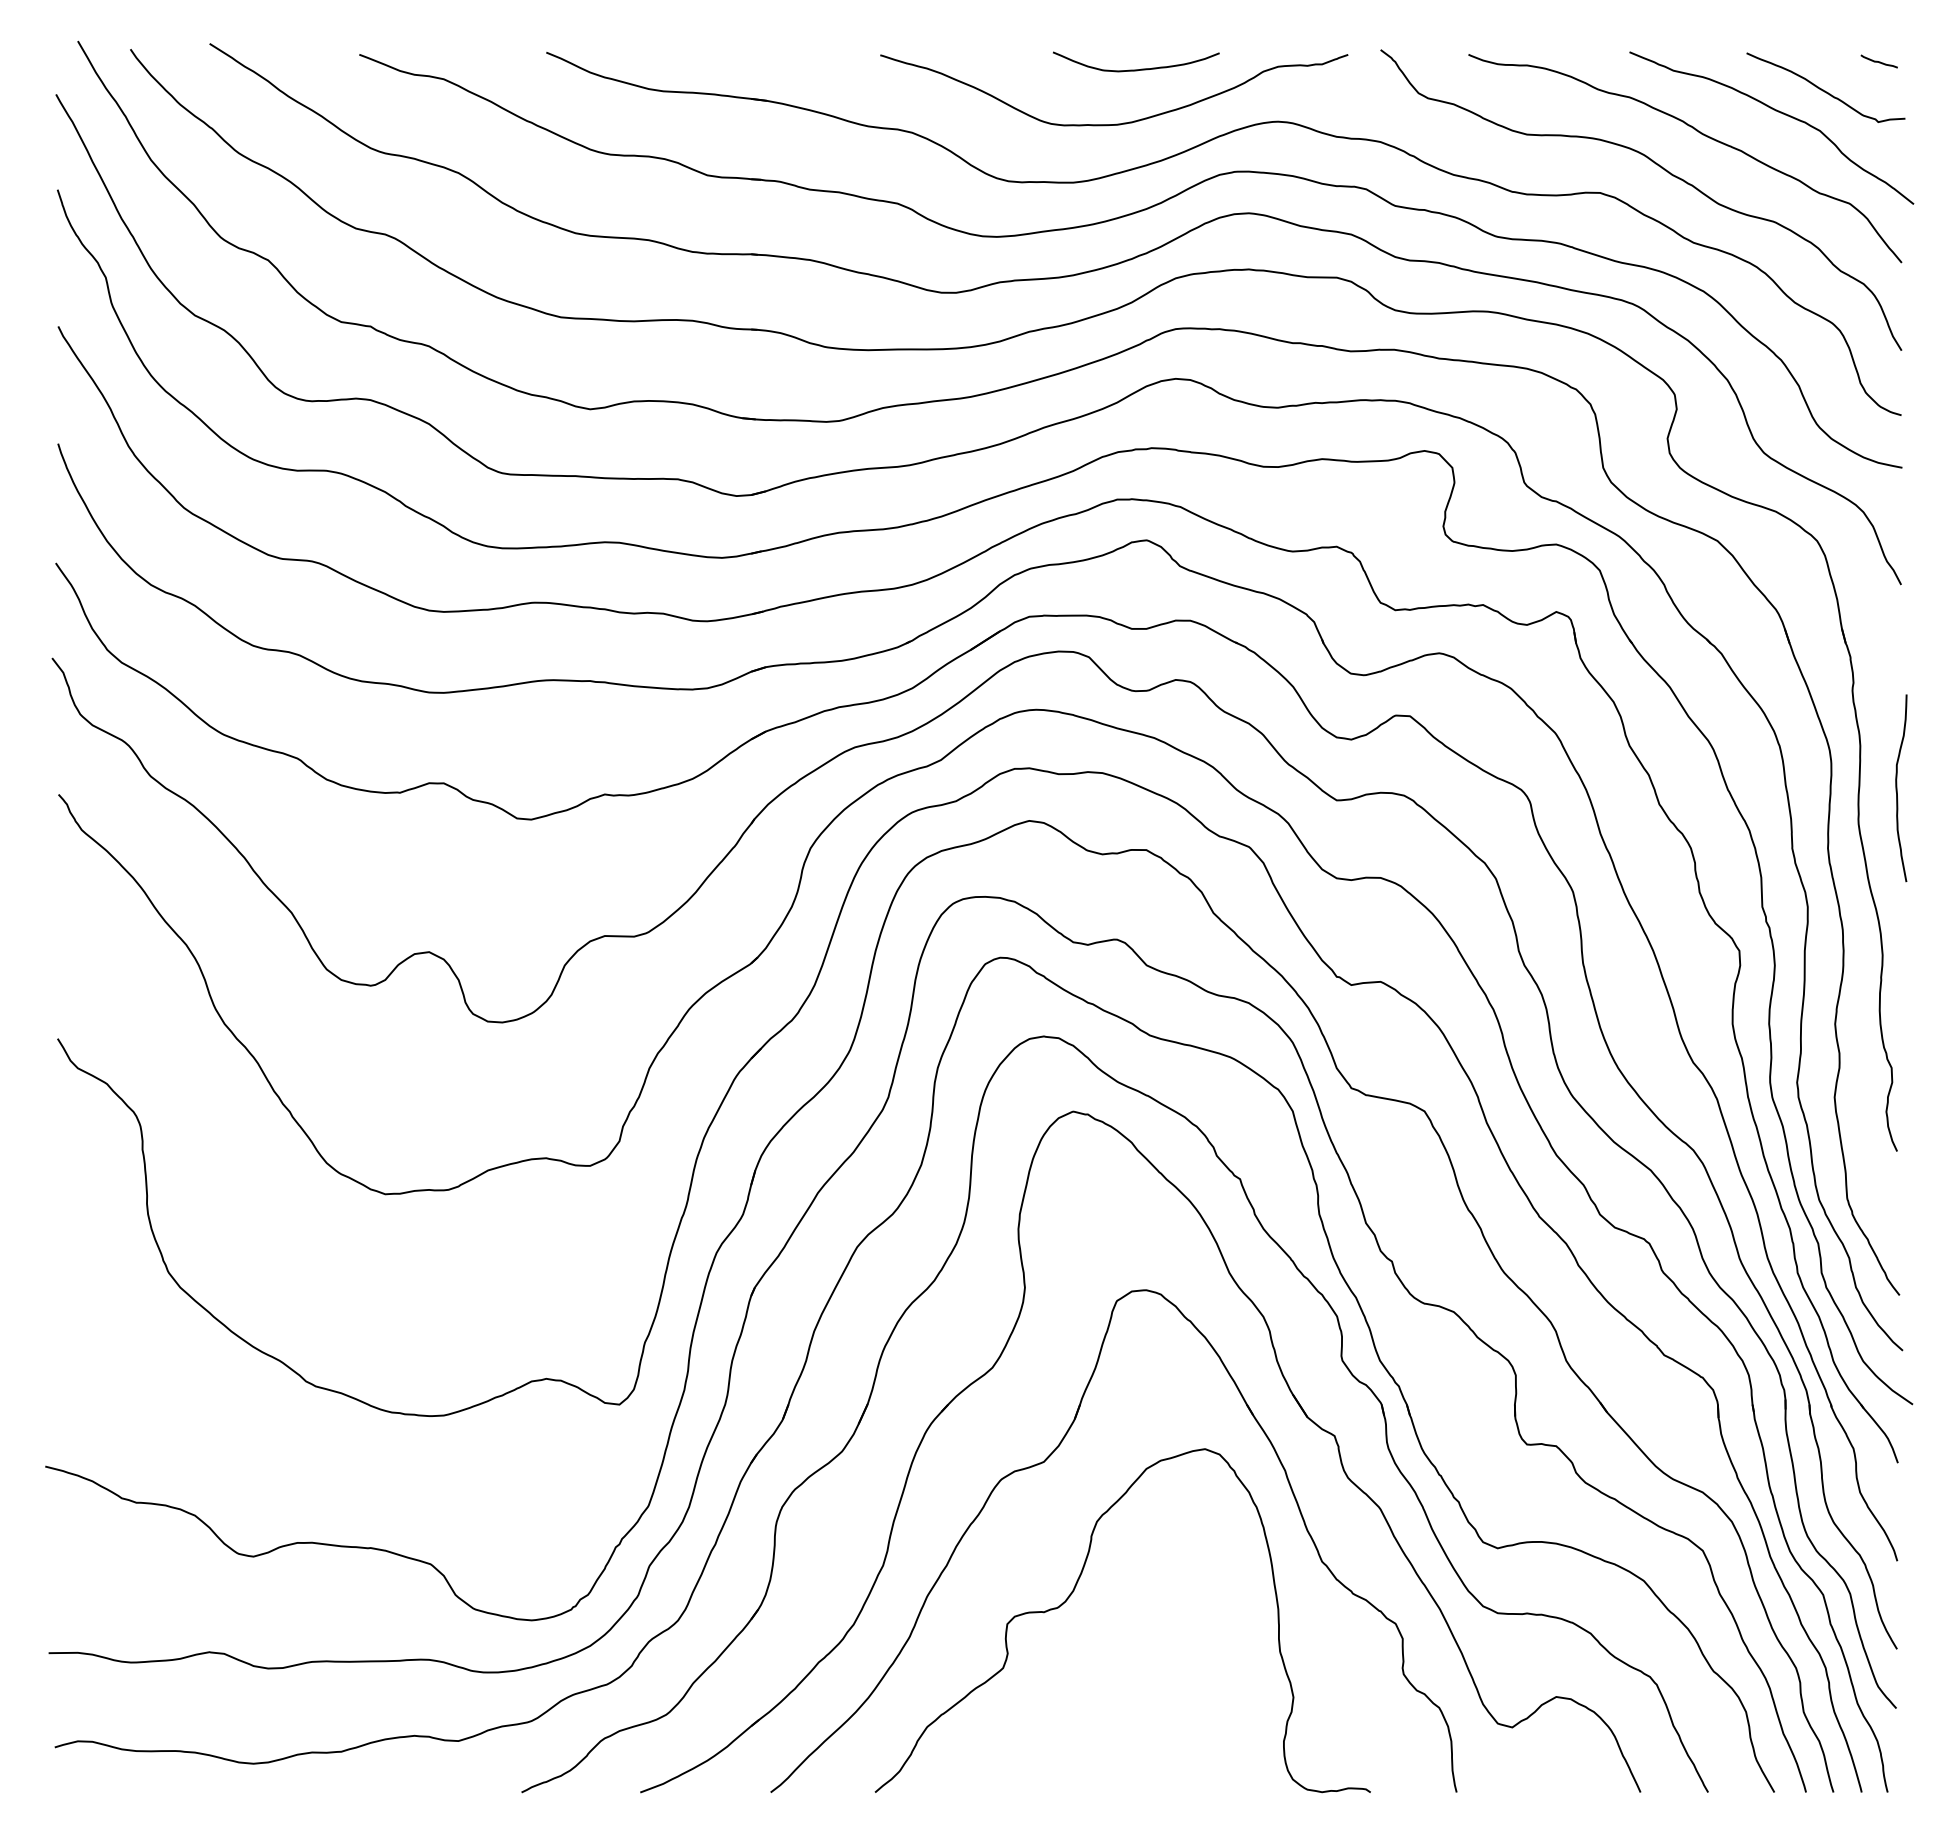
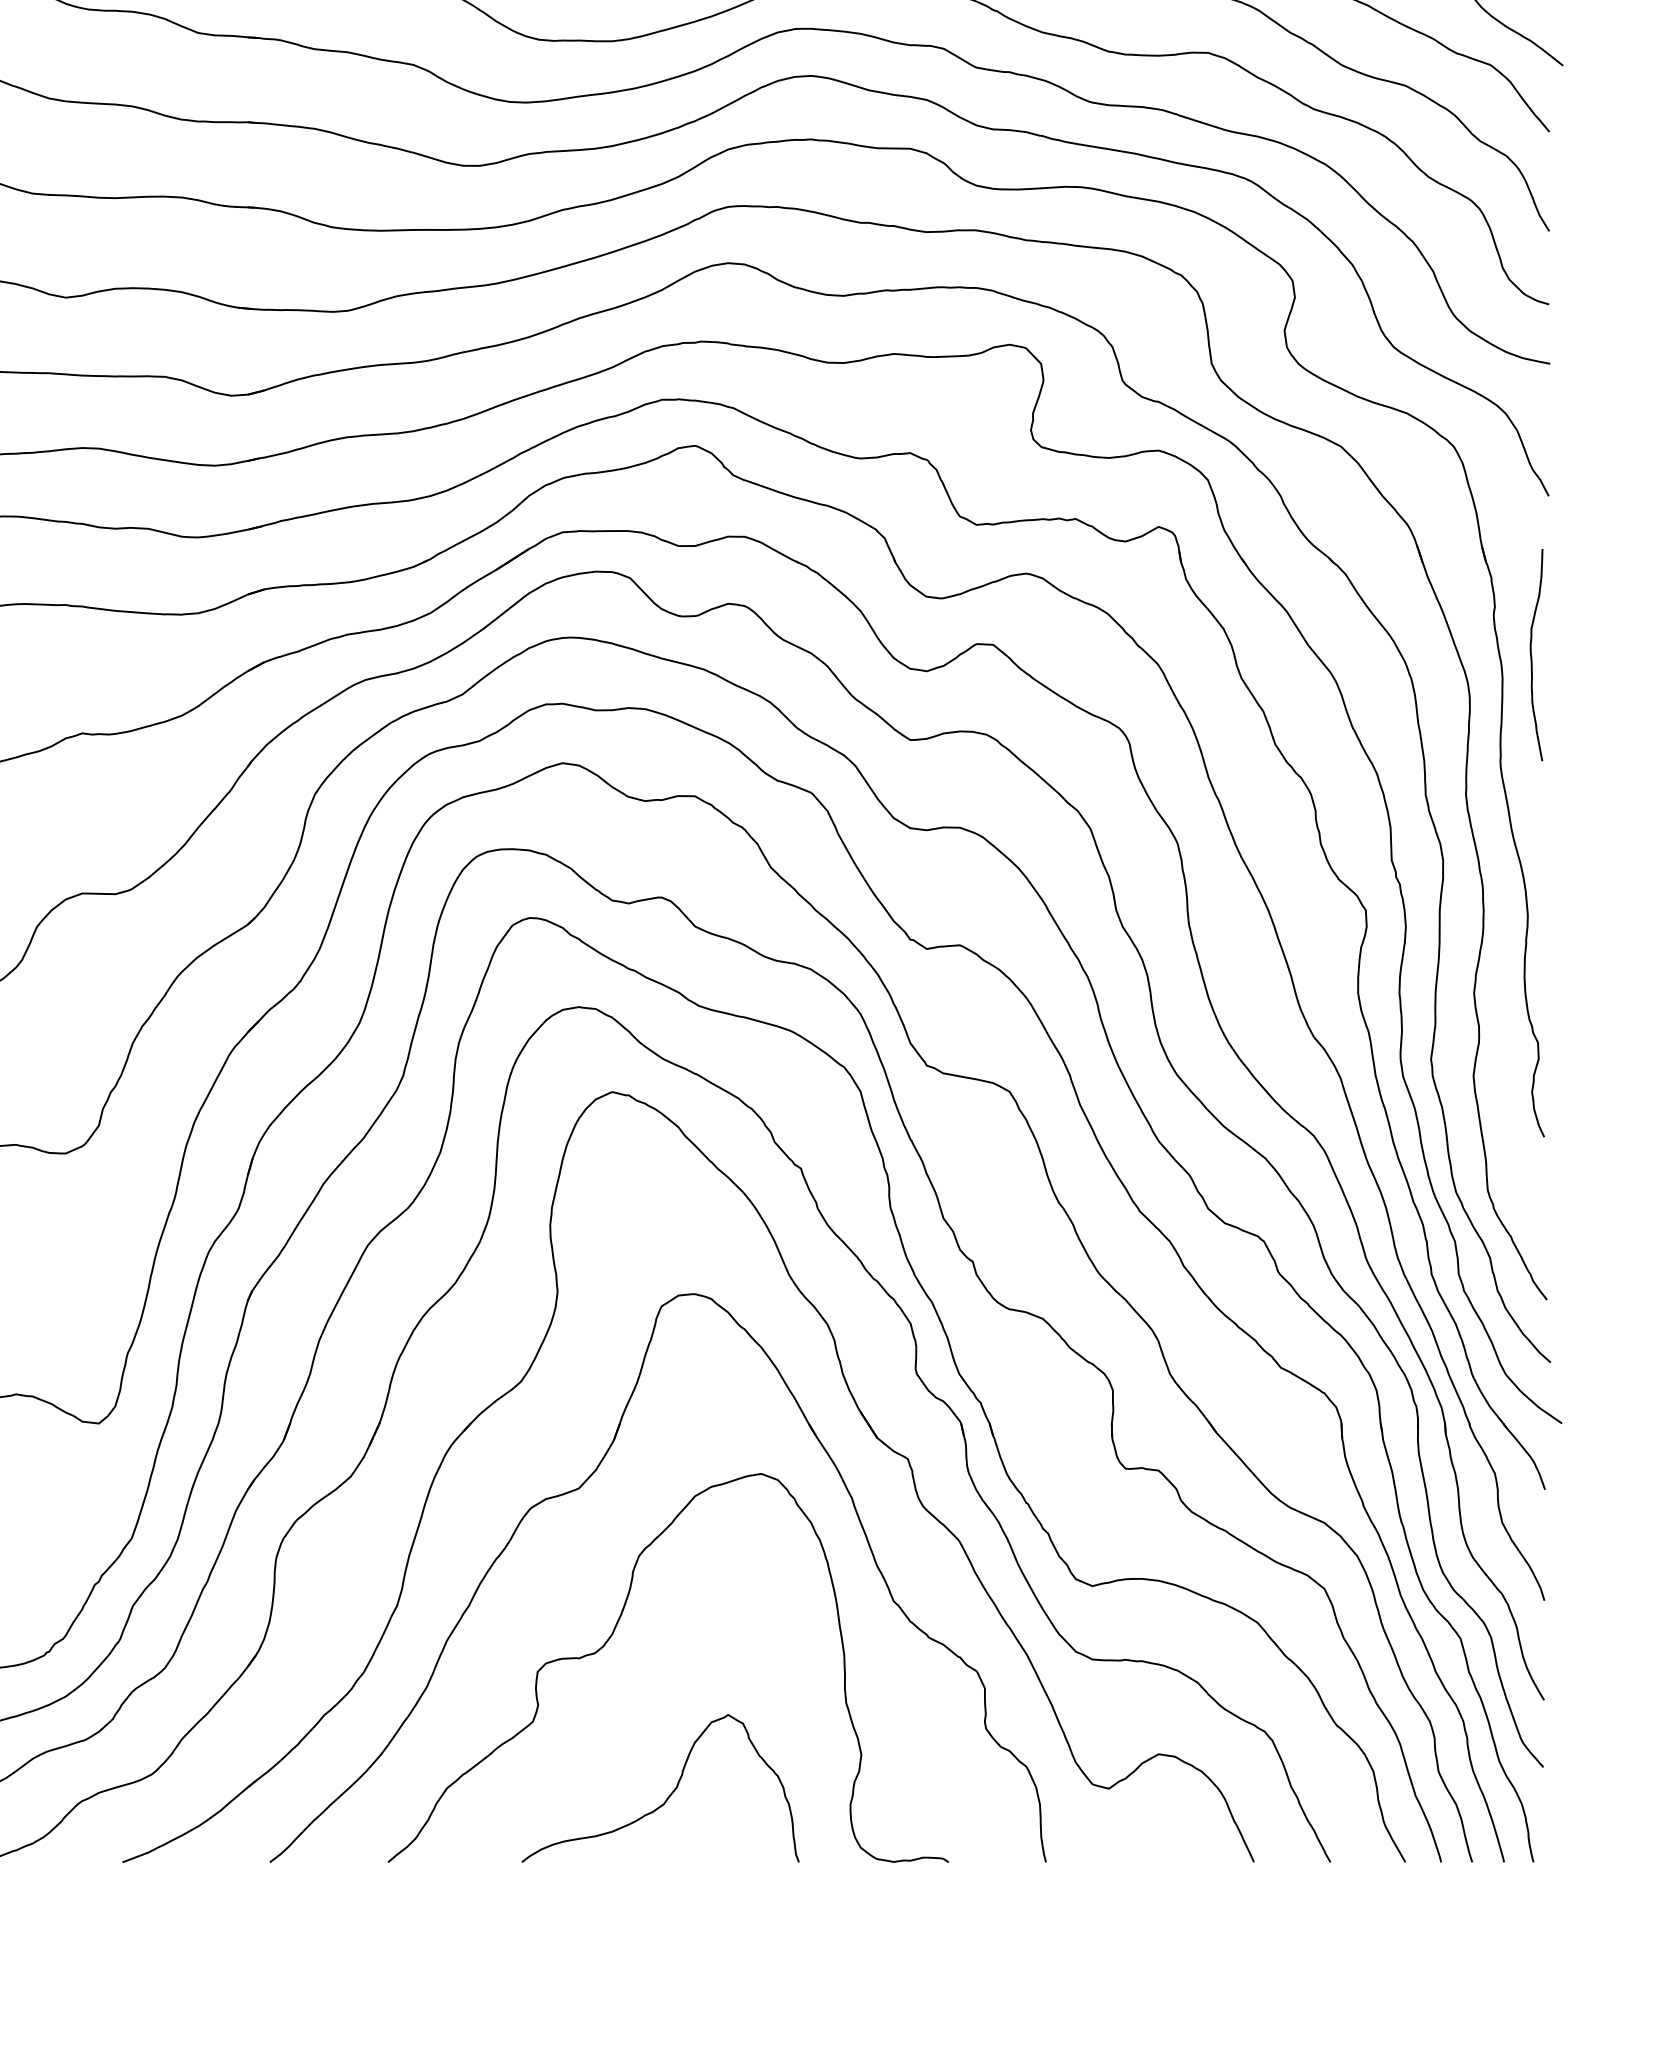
curve: (1897, 788) -> (1532, 655), moved
curve: (1124, 1731) -> (670, 1793), added

